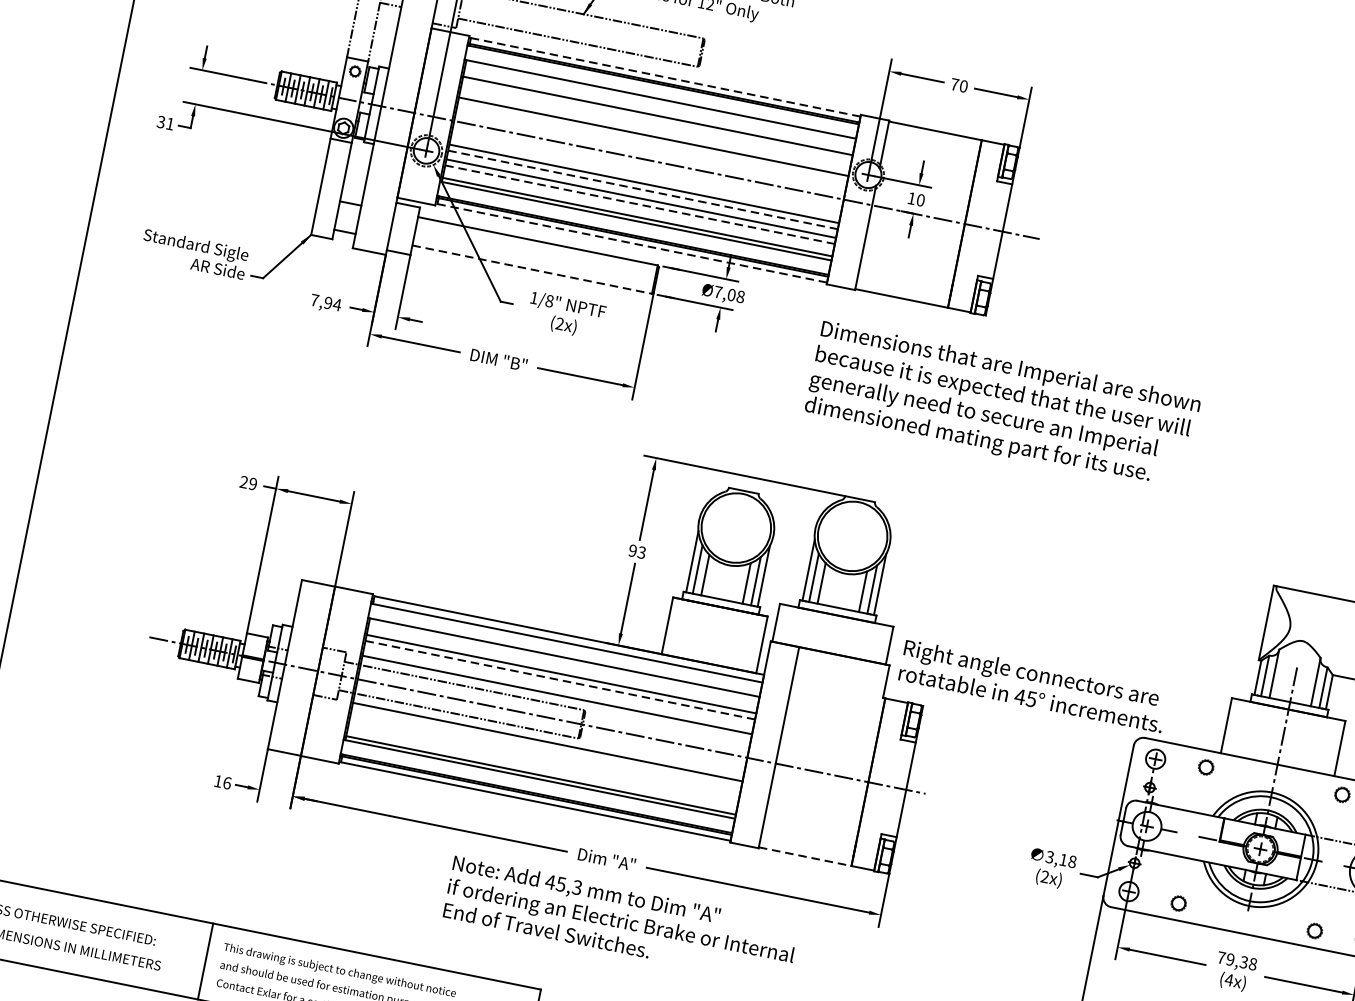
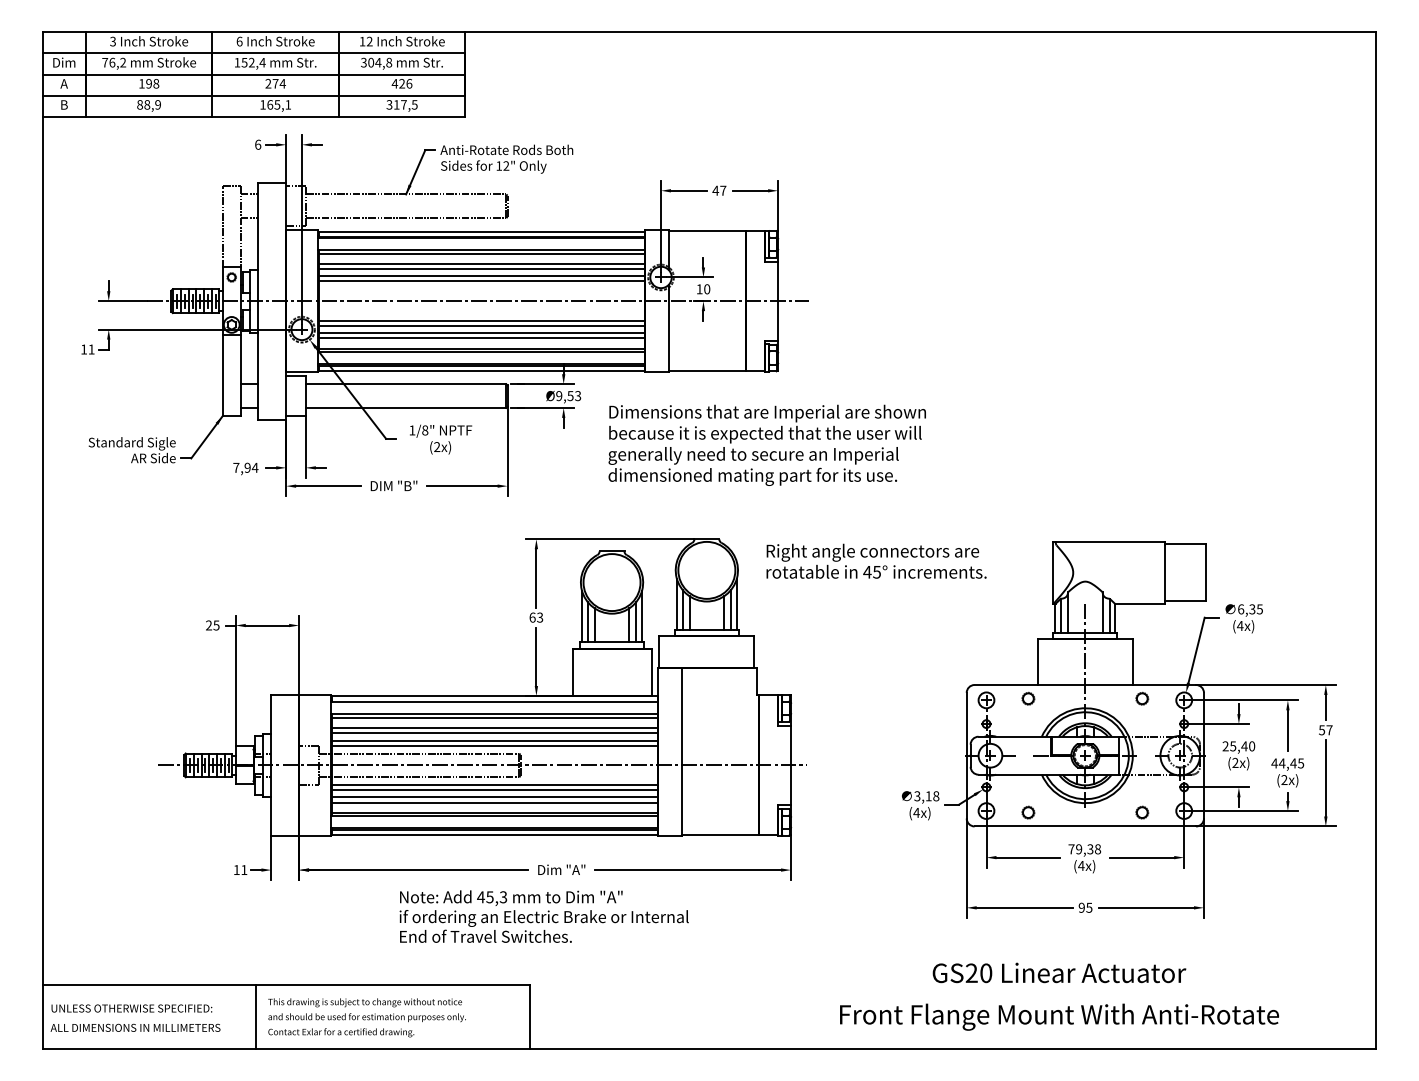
line: (666, 77) -> (482, 231), dashed -> solid
text: (959, 85) -> (719, 190), 70 -> 47
line: (660, 103) -> (482, 253), added
text: (160, 121) -> (83, 349), 31 -> 11
line: (656, 122) -> (482, 269), added
line: (655, 130) -> (482, 276), added
line: (643, 189) -> (482, 325), dashed -> solid
line: (640, 205) -> (482, 338), dashed -> solid
line: (632, 243) -> (482, 370), dashed -> solid
line: (532, 269) -> (406, 407), dashed -> solid
text: (729, 295) -> (568, 396), Ø7,08 -> Ø9,53
text: (1001, 404) -> (766, 444), moved
text: (253, 484) -> (216, 625), 29 -> 25
text: (632, 550) -> (532, 617), 93 -> 63
line: (564, 661) -> (495, 717), added
line: (560, 680) -> (495, 733), dashed -> solid
text: (1033, 685) -> (876, 560), moved
line: (558, 688) -> (495, 740), added
line: (546, 748) -> (495, 790), added
line: (545, 756) -> (495, 797), added
line: (543, 762) -> (495, 802), added
text: (227, 783) -> (244, 870), 16 -> 11
line: (805, 856) -> (720, 835), dashed -> solid
text: (1044, 876) -> (916, 812), (2x) -> (4x)
text: (620, 920) -> (543, 916), moved

